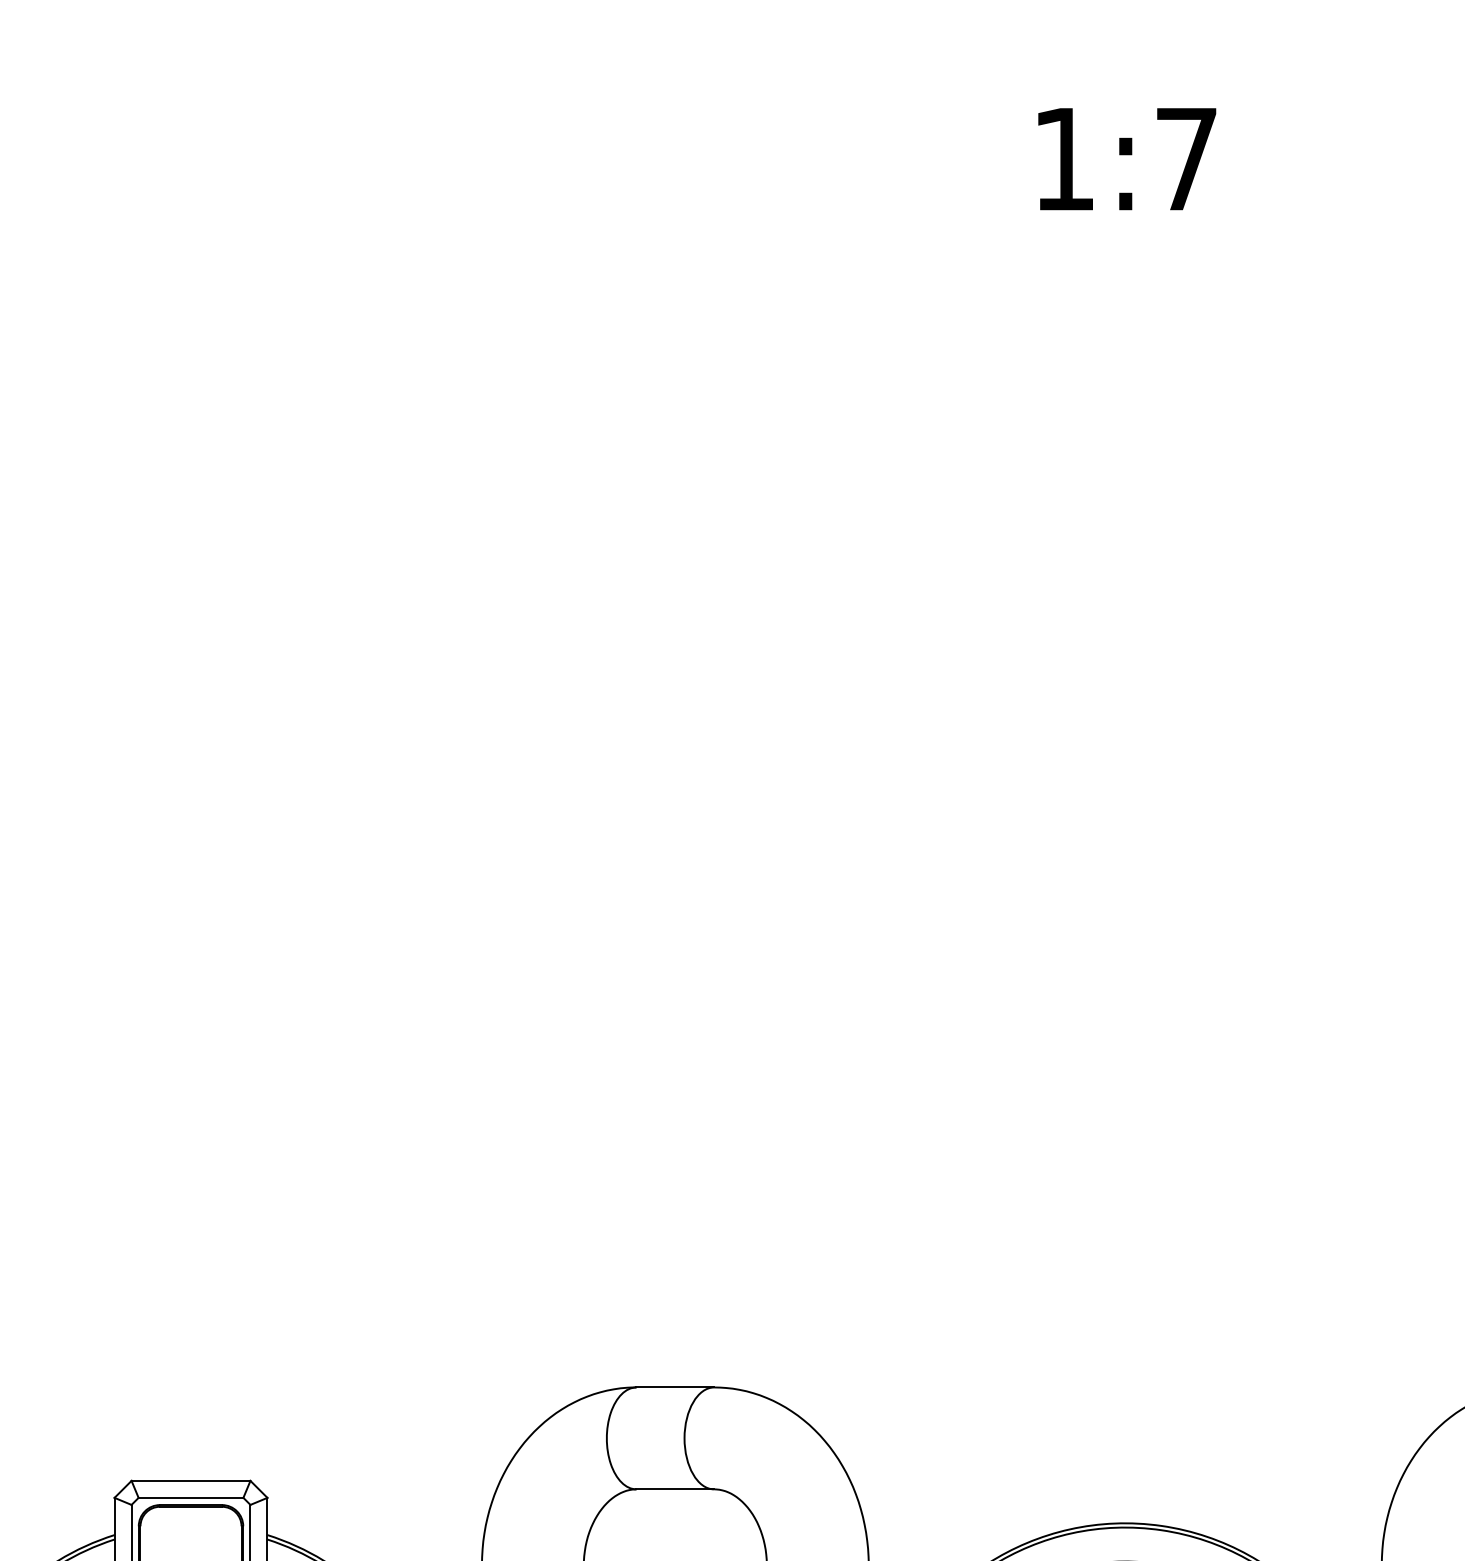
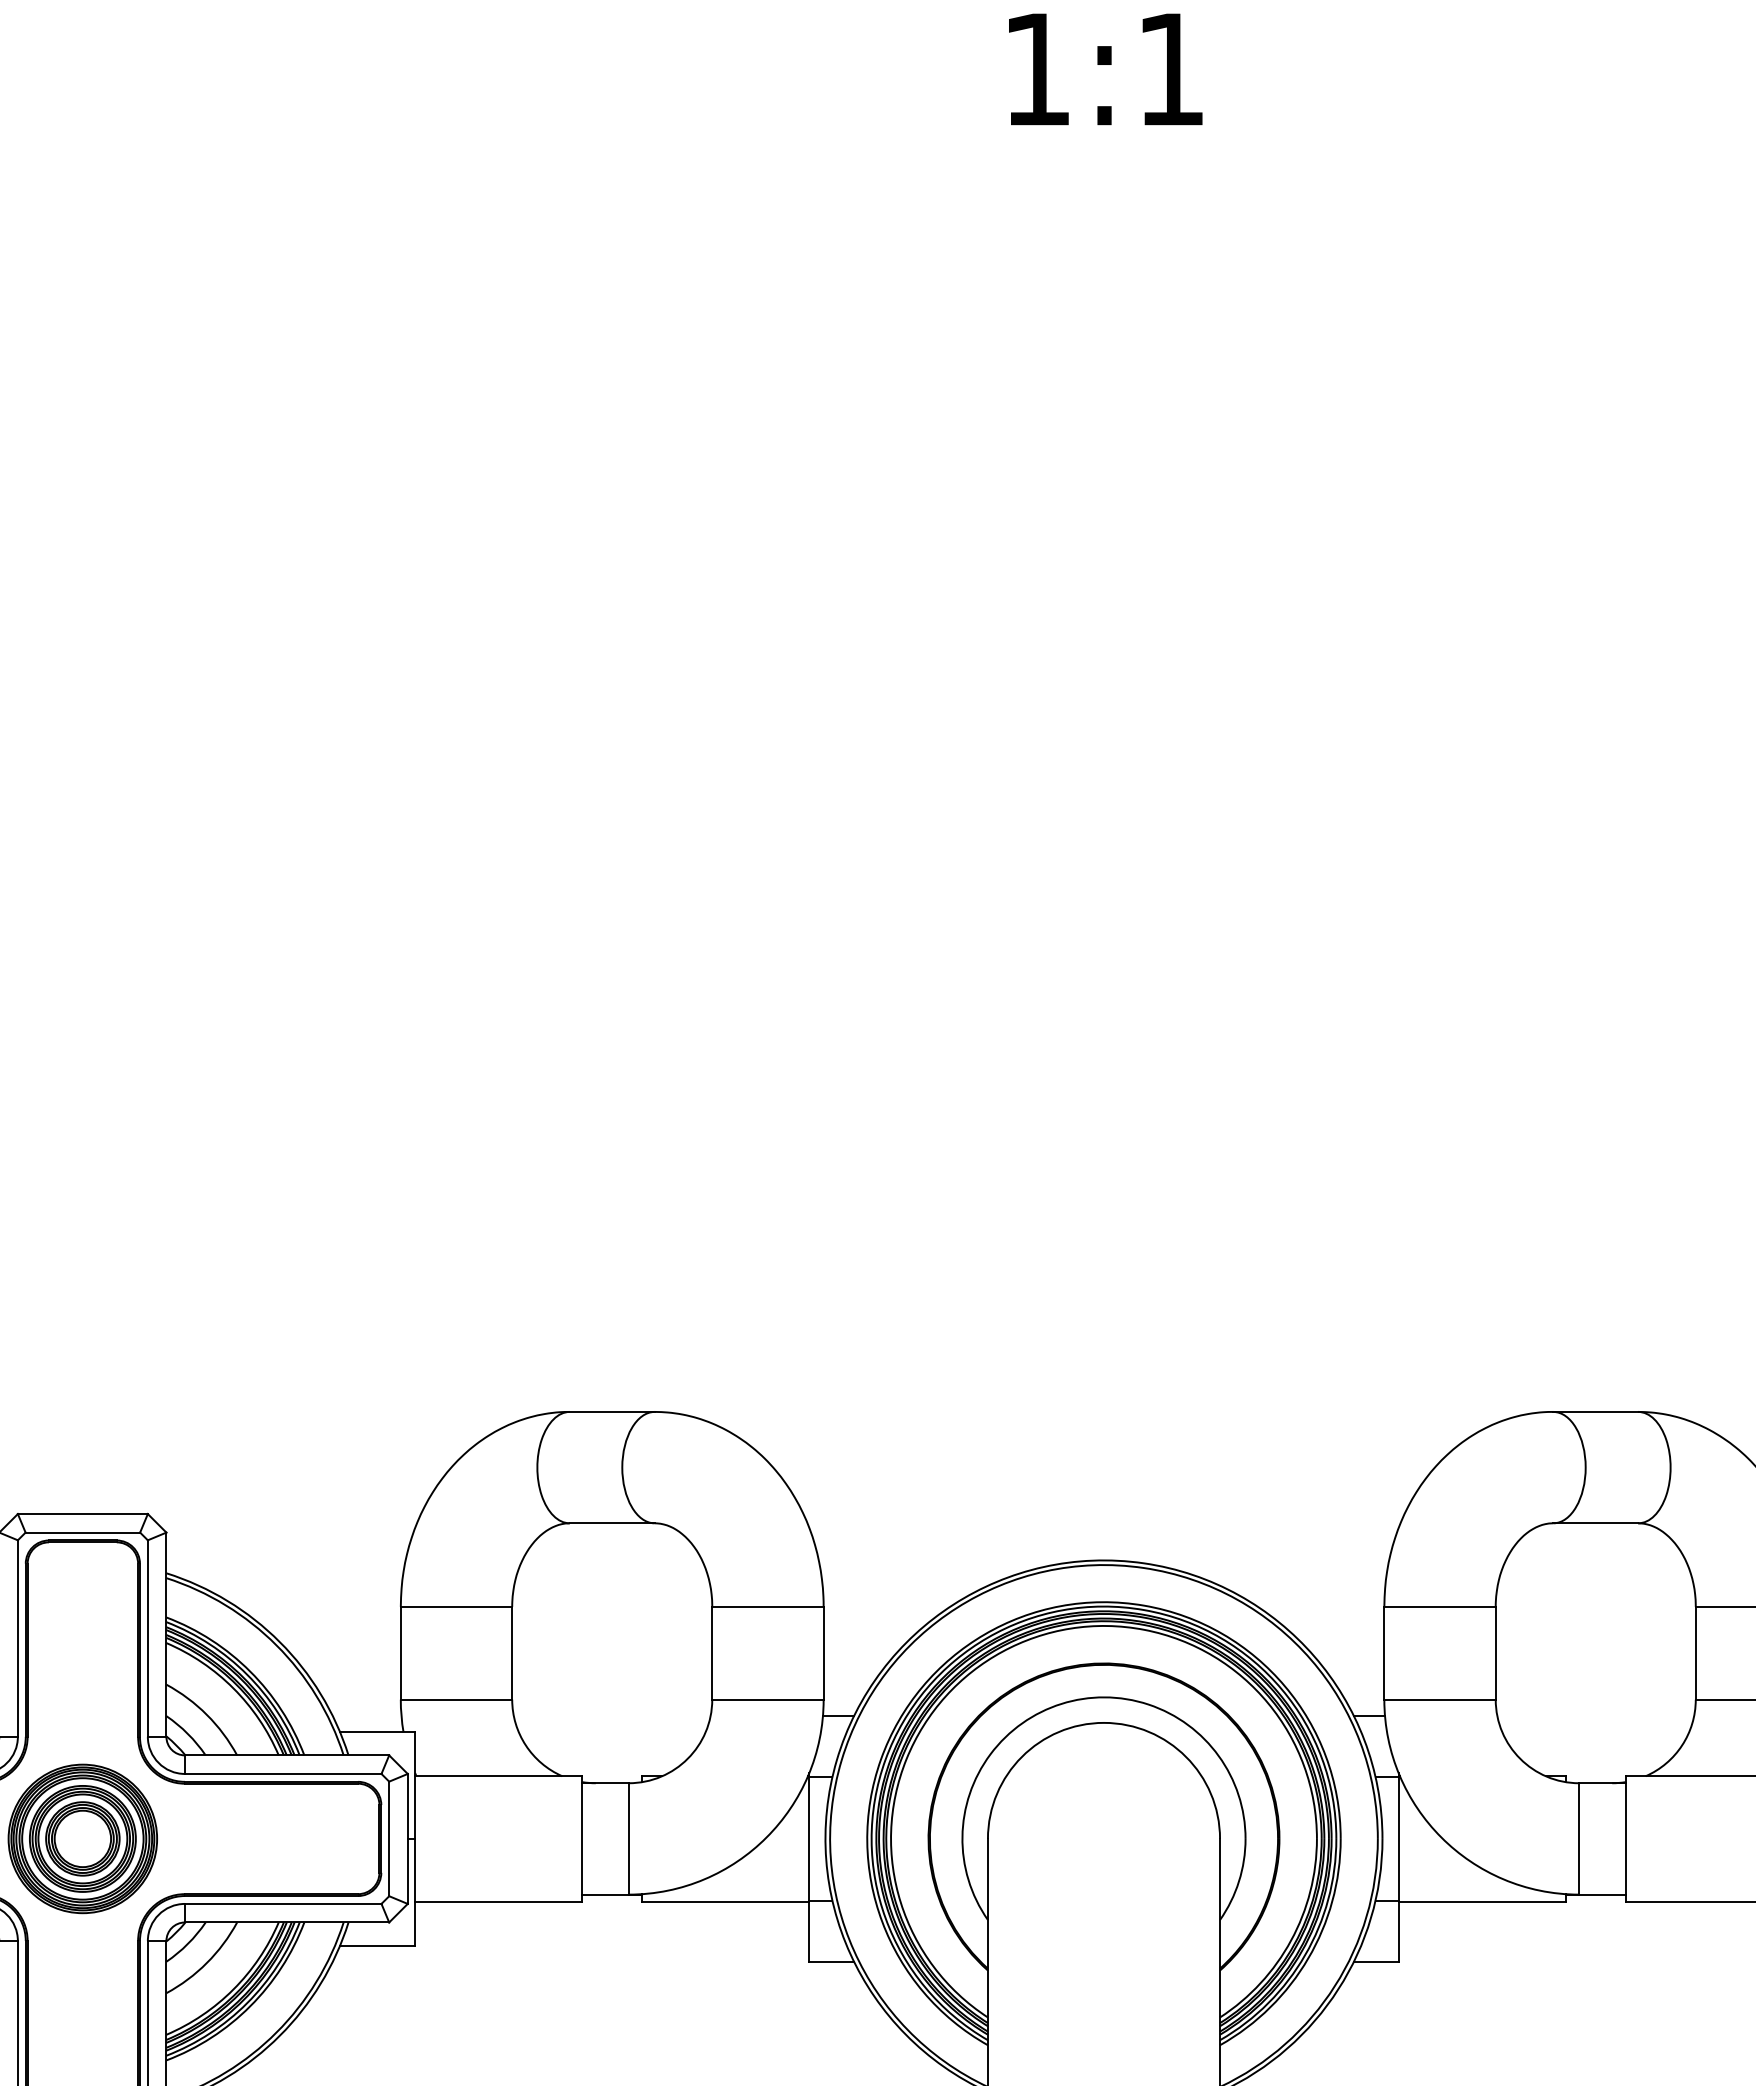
text: (1187, 159) -> (1171, 69), 1:7 -> 1:1

